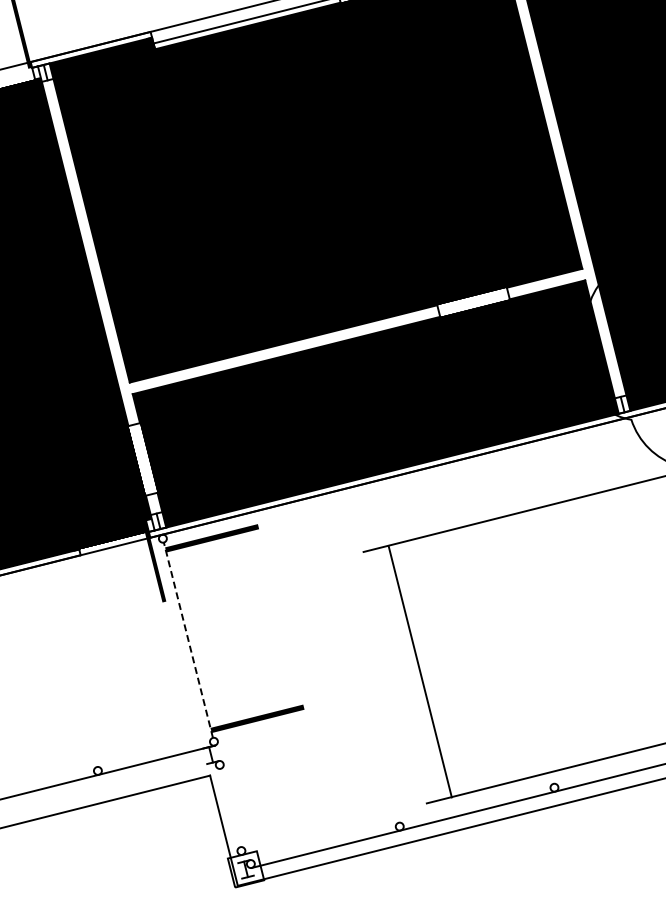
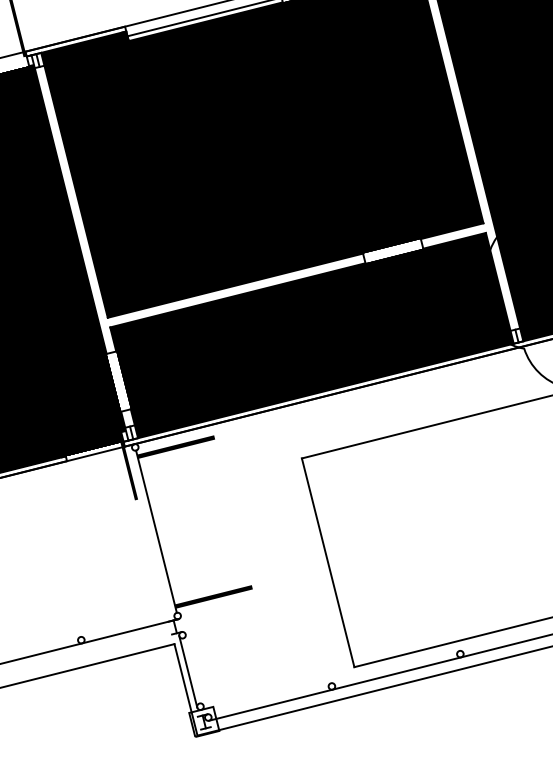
line: (188, 640) -> (156, 531), dashed -> solid
line: (419, 671) -> (327, 562), moved
line: (226, 808) -> (188, 671), added

